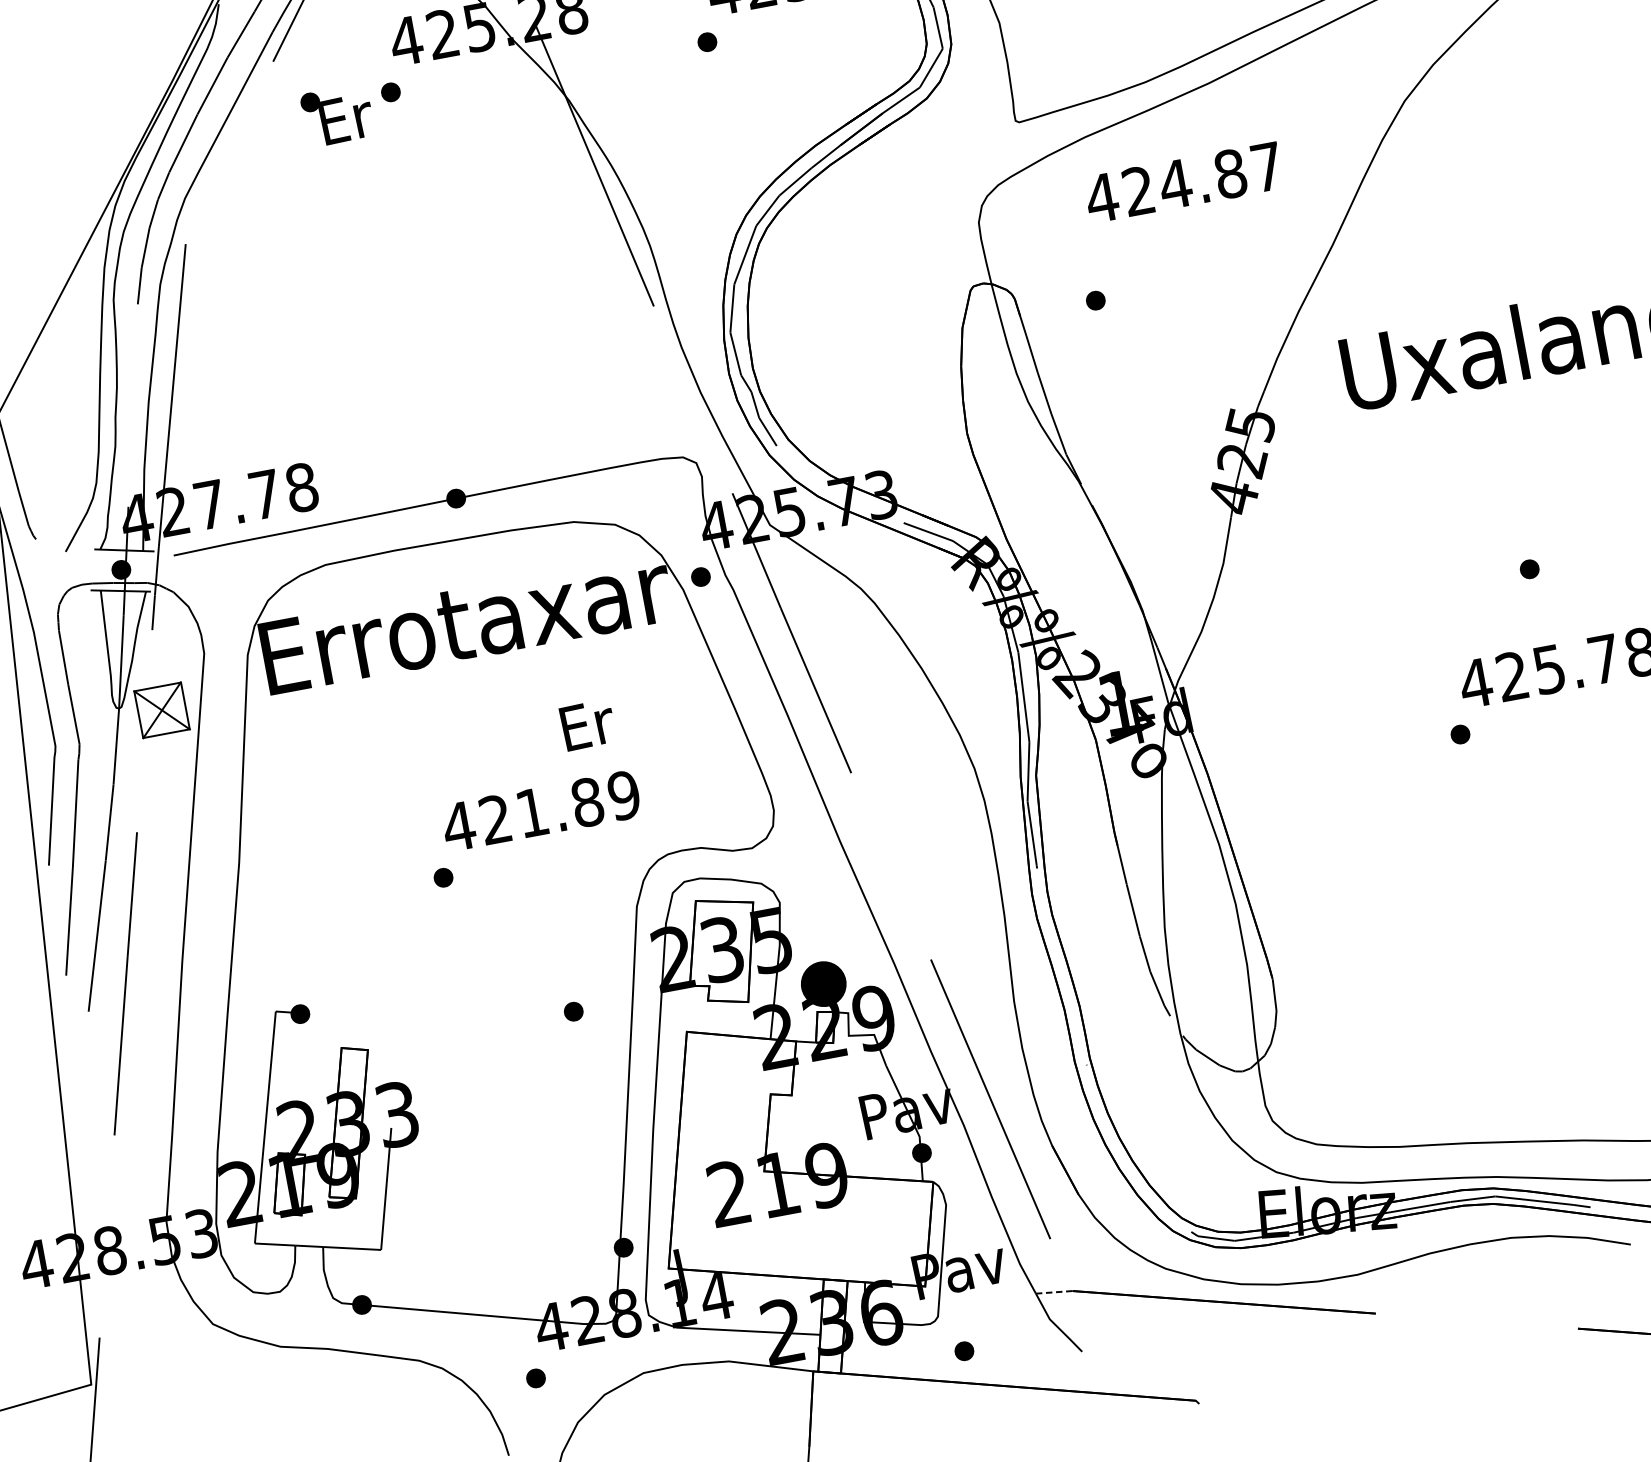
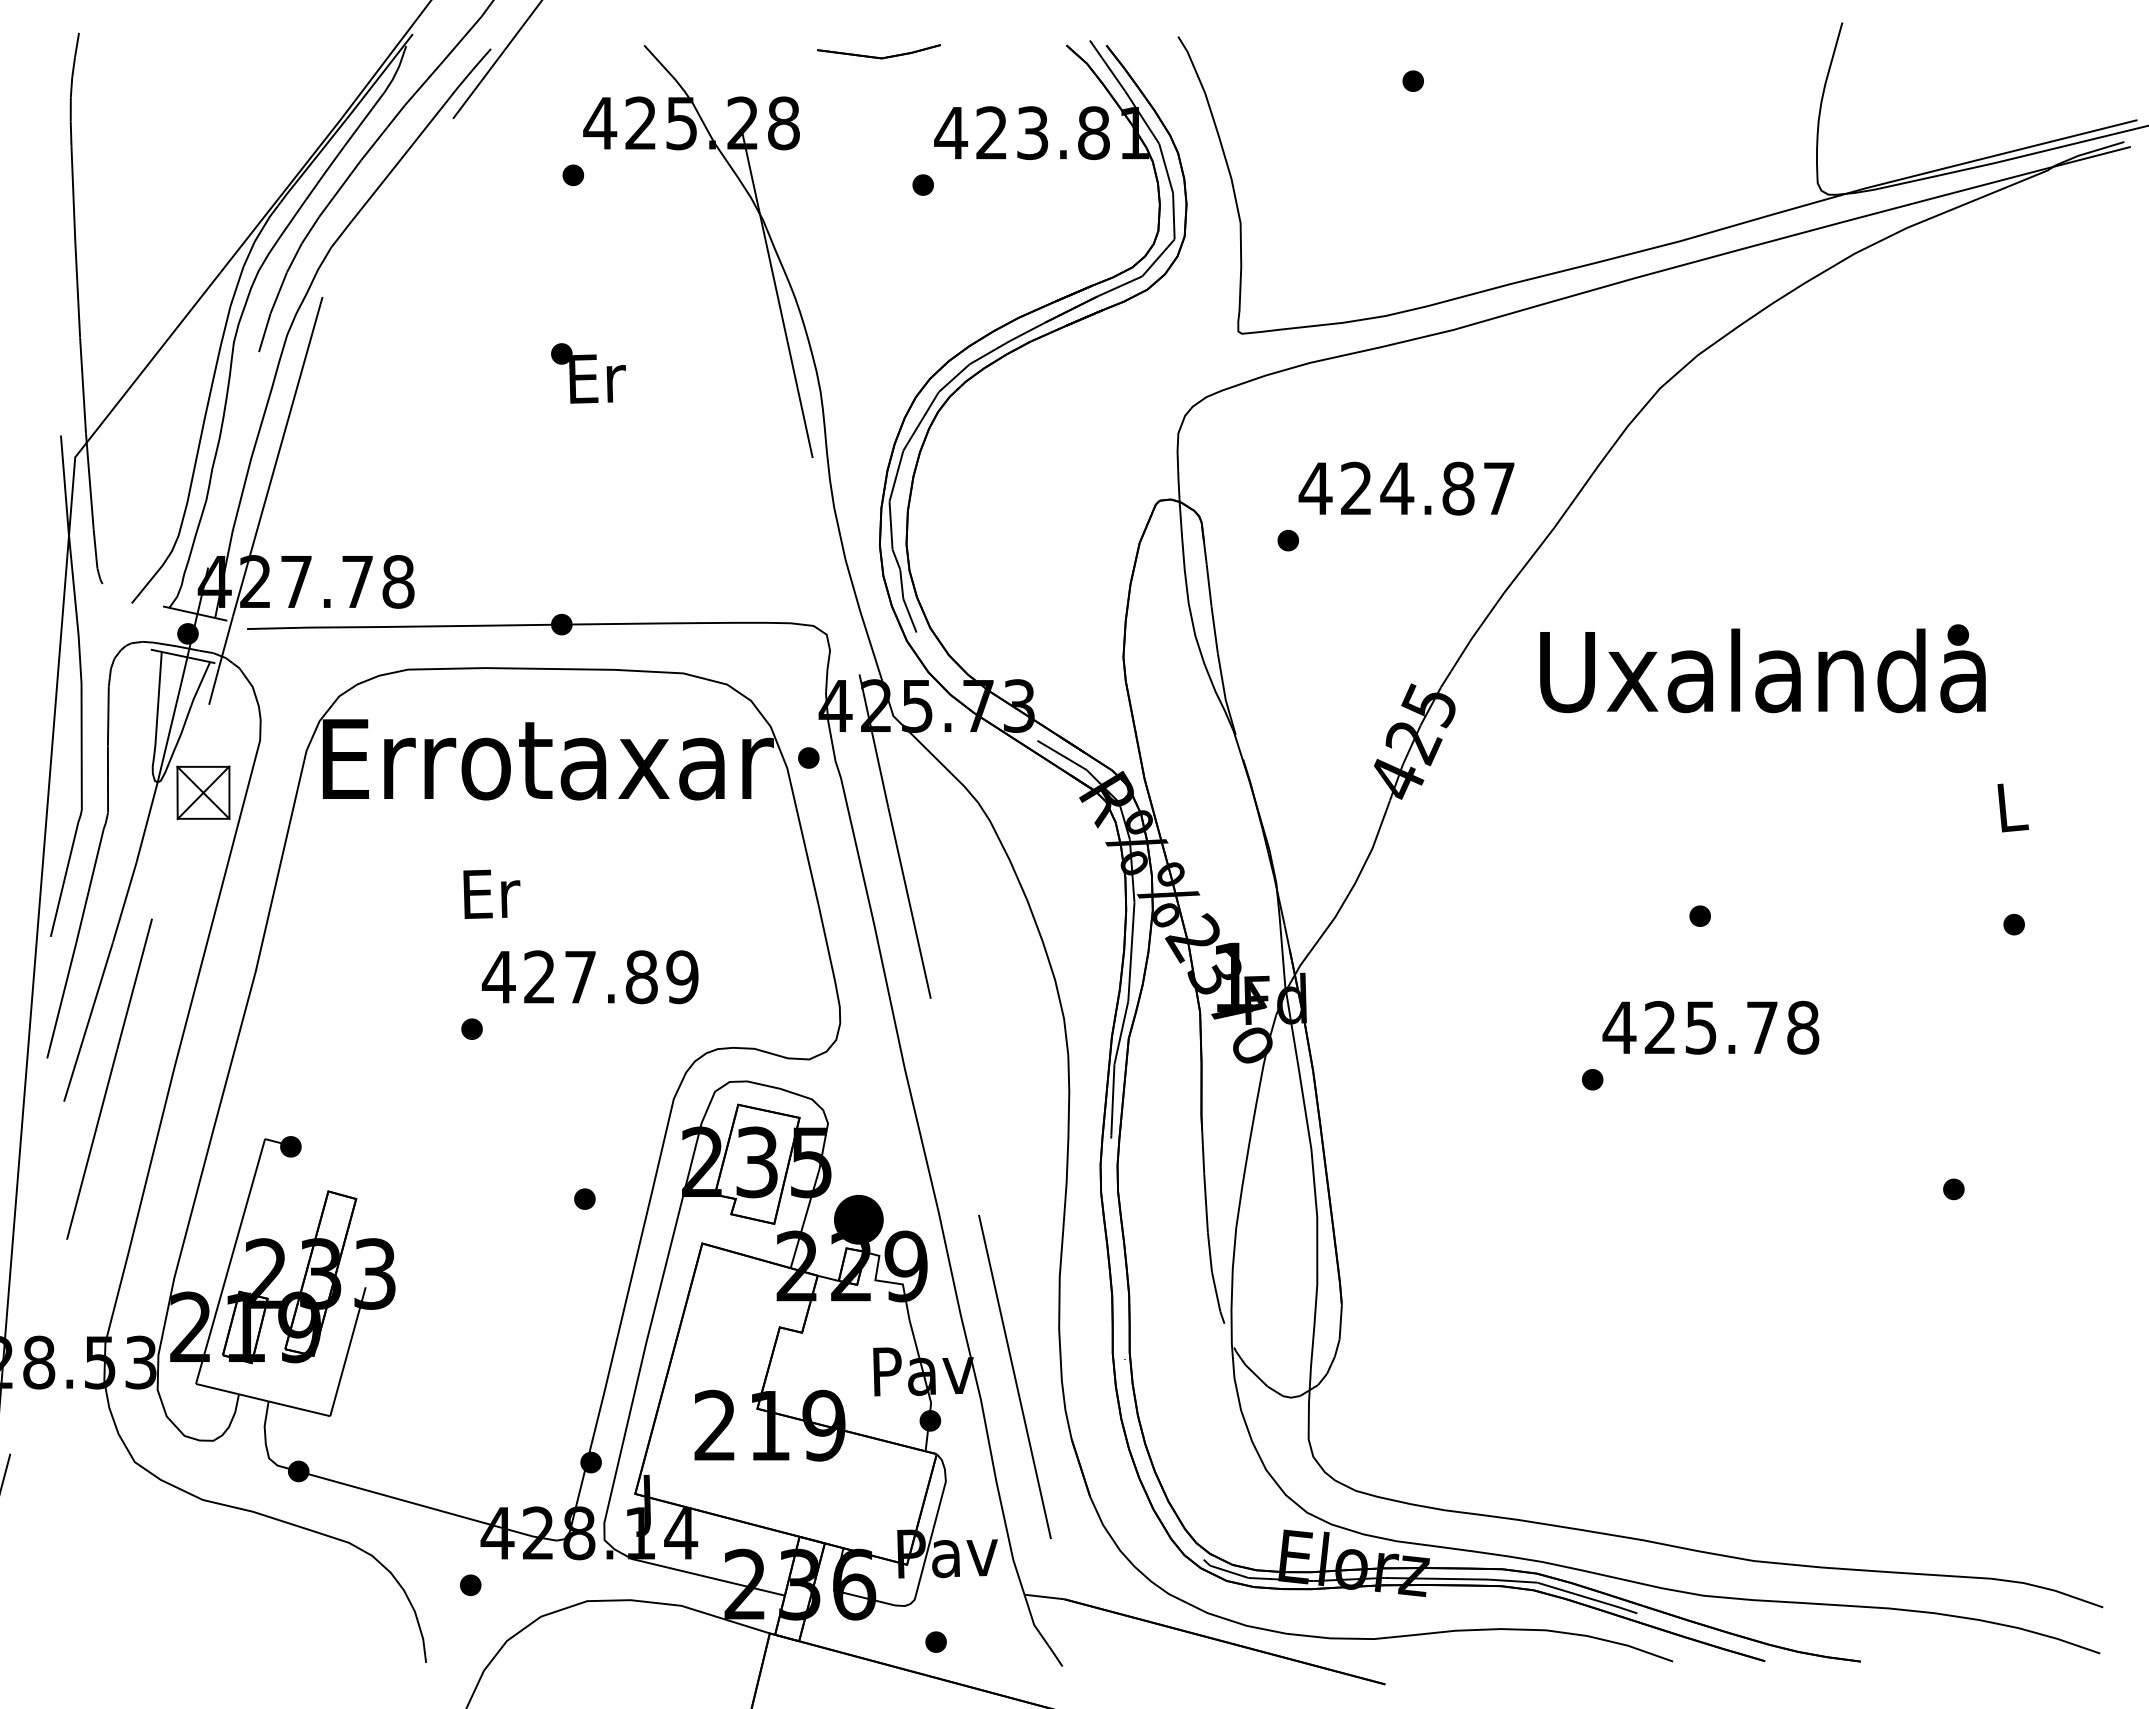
text: (337, 115) -> (588, 373), moved
text: (1183, 182) -> (1406, 488), moved
text: (587, 724) -> (491, 893), moved
text: (532, 813) -> (580, 977), 421.89 -> 427.89
line: (1054, 1292) -> (1044, 1597), dashed -> solid

